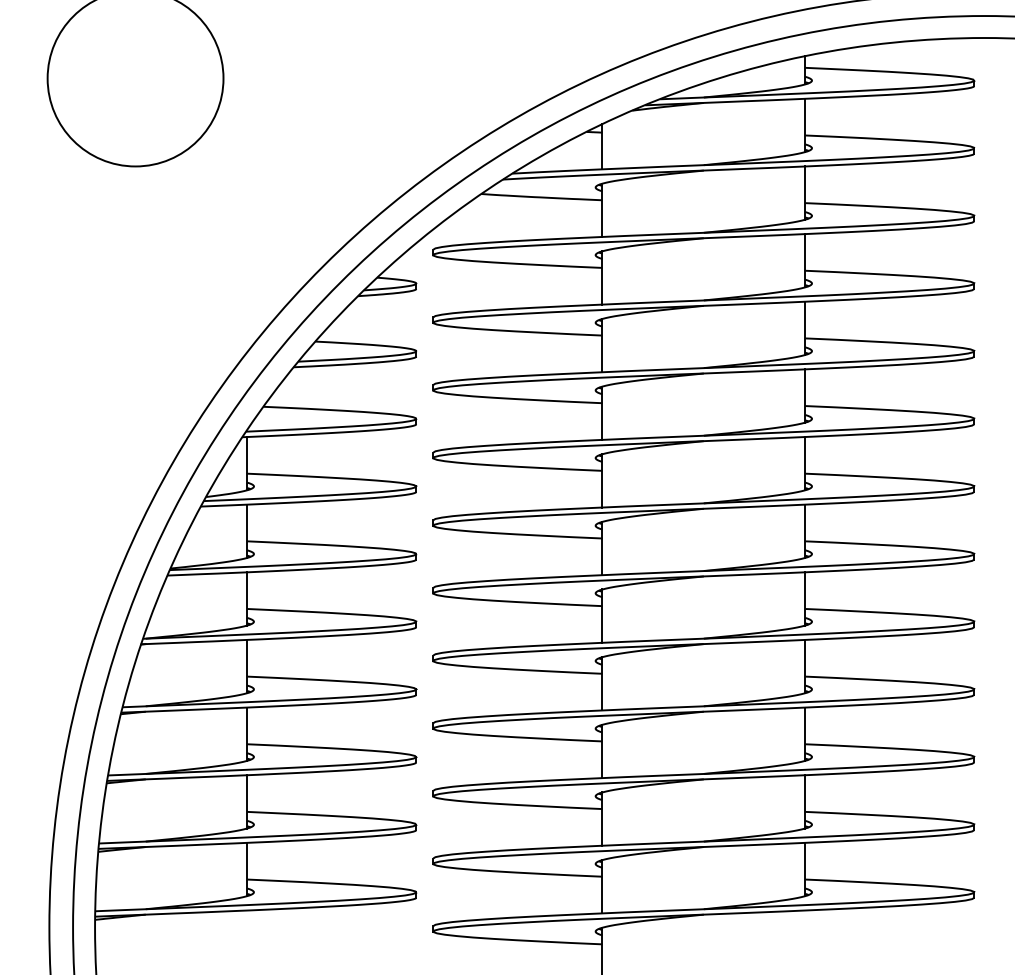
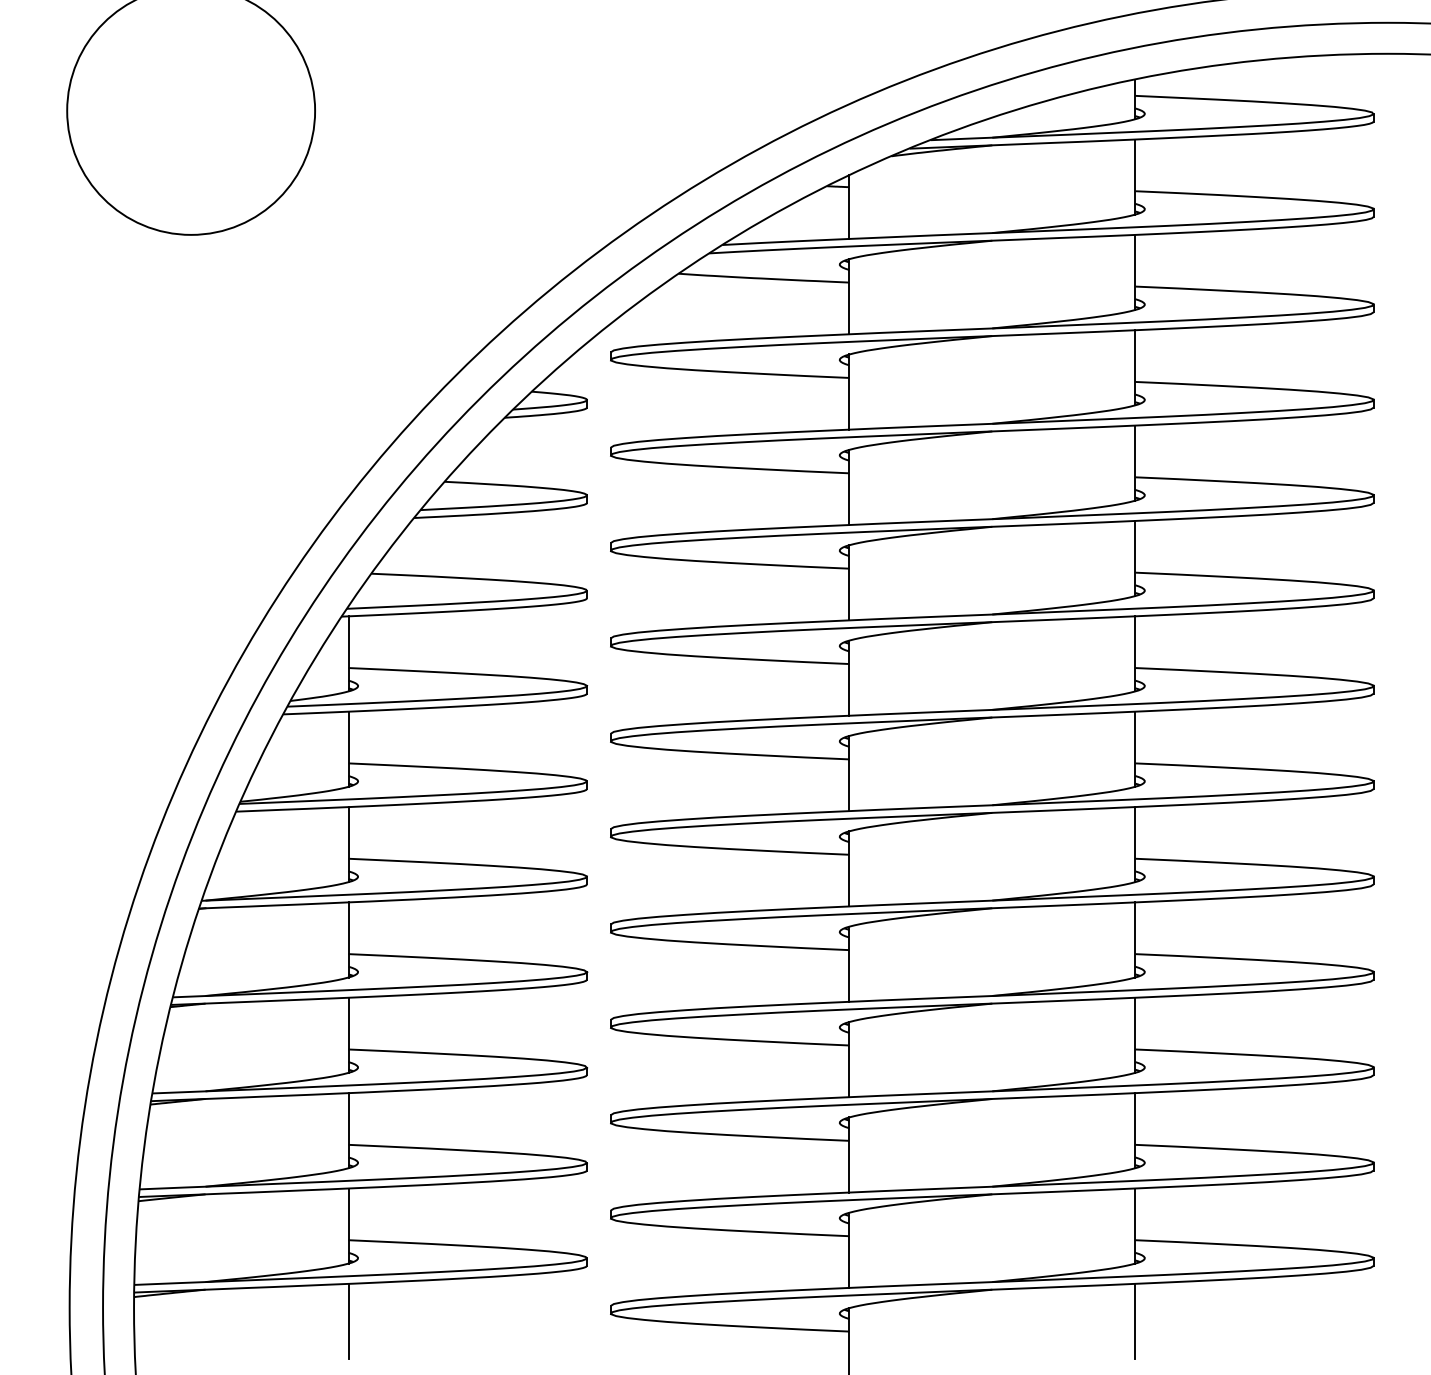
line: (247, 936) -> (348, 1320), added
line: (805, 936) -> (1135, 1320), added

